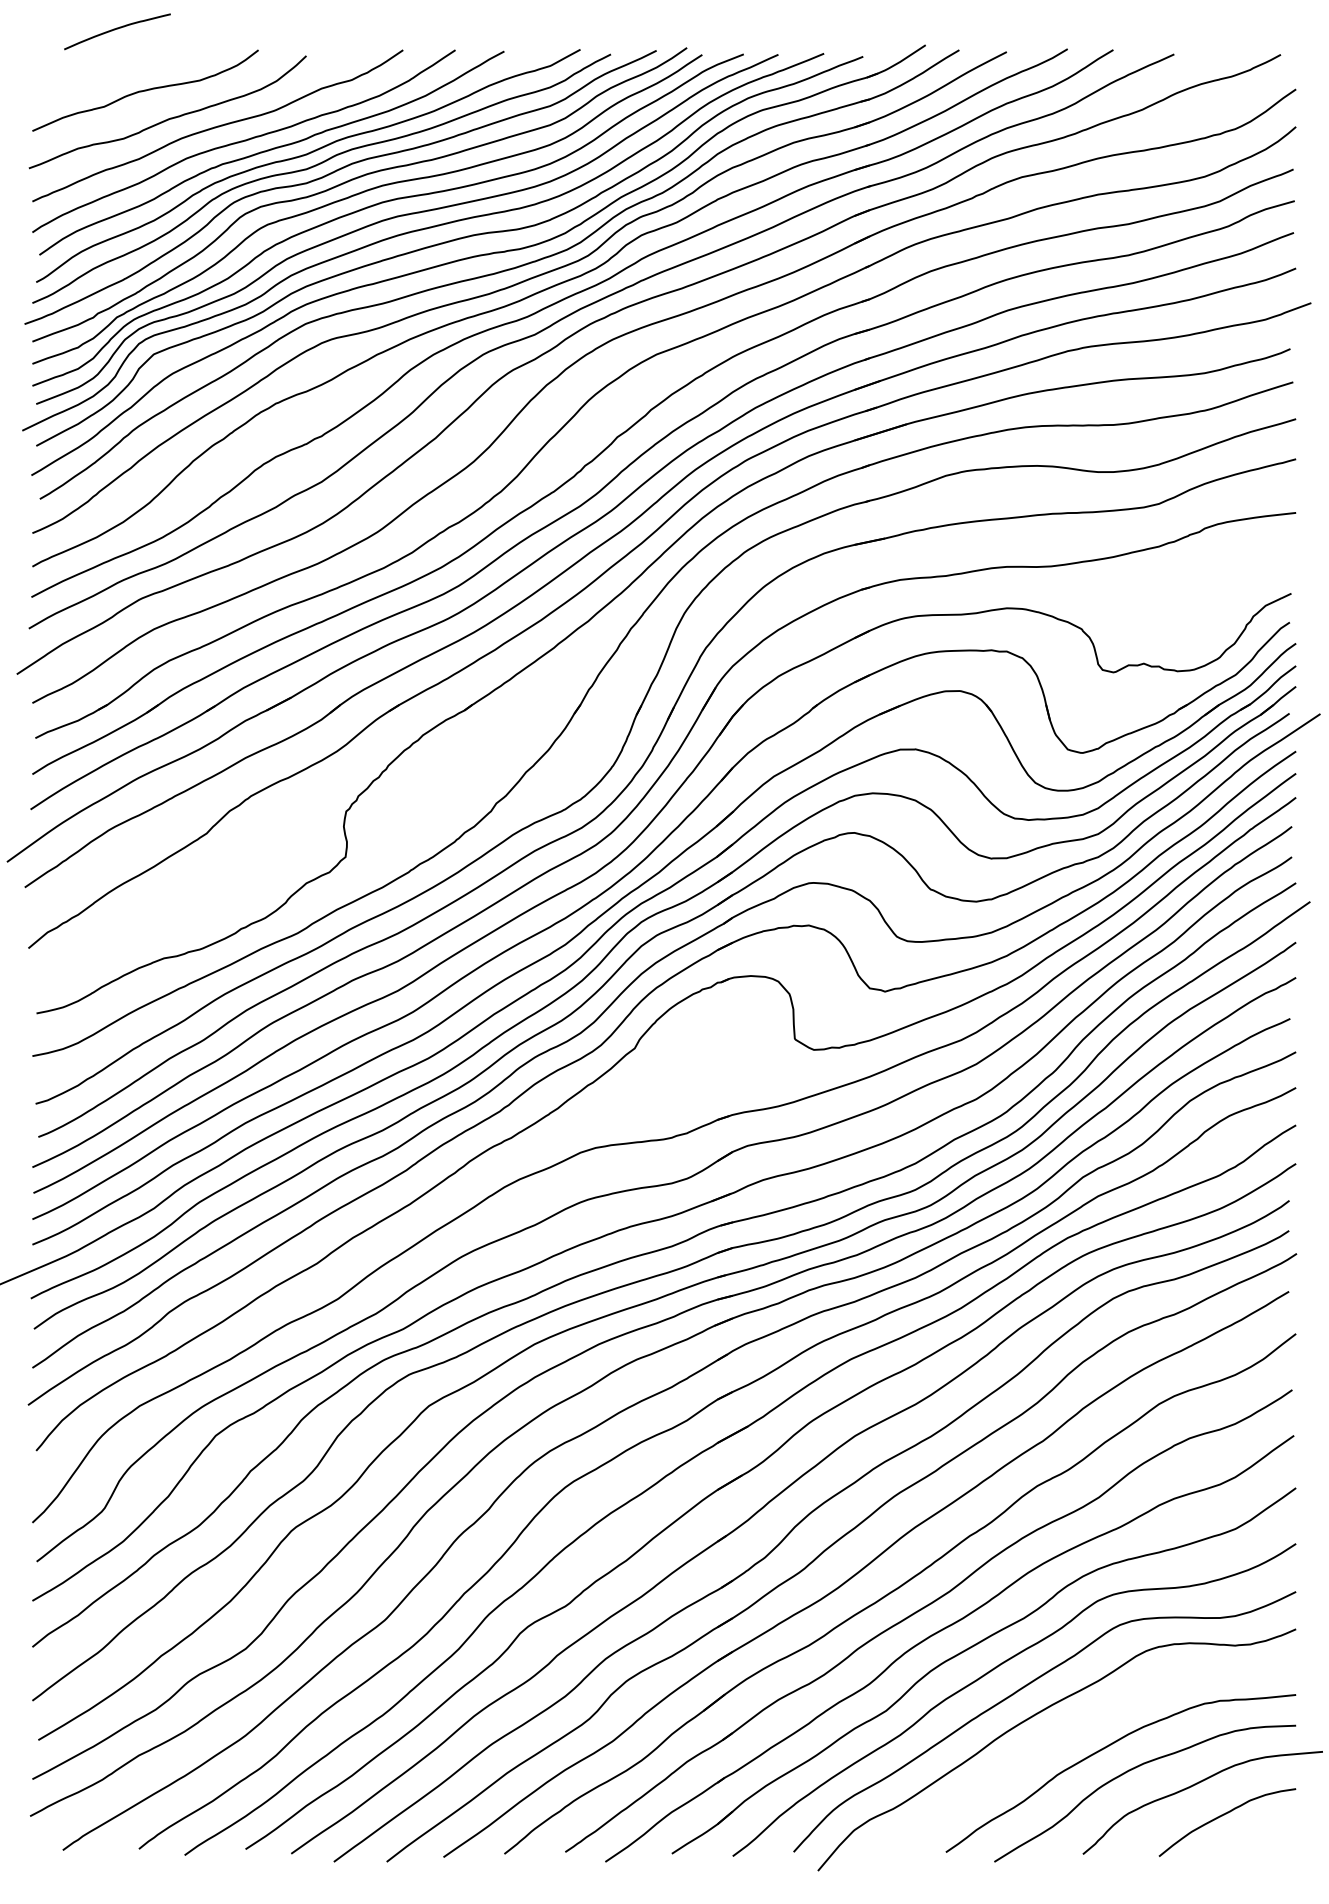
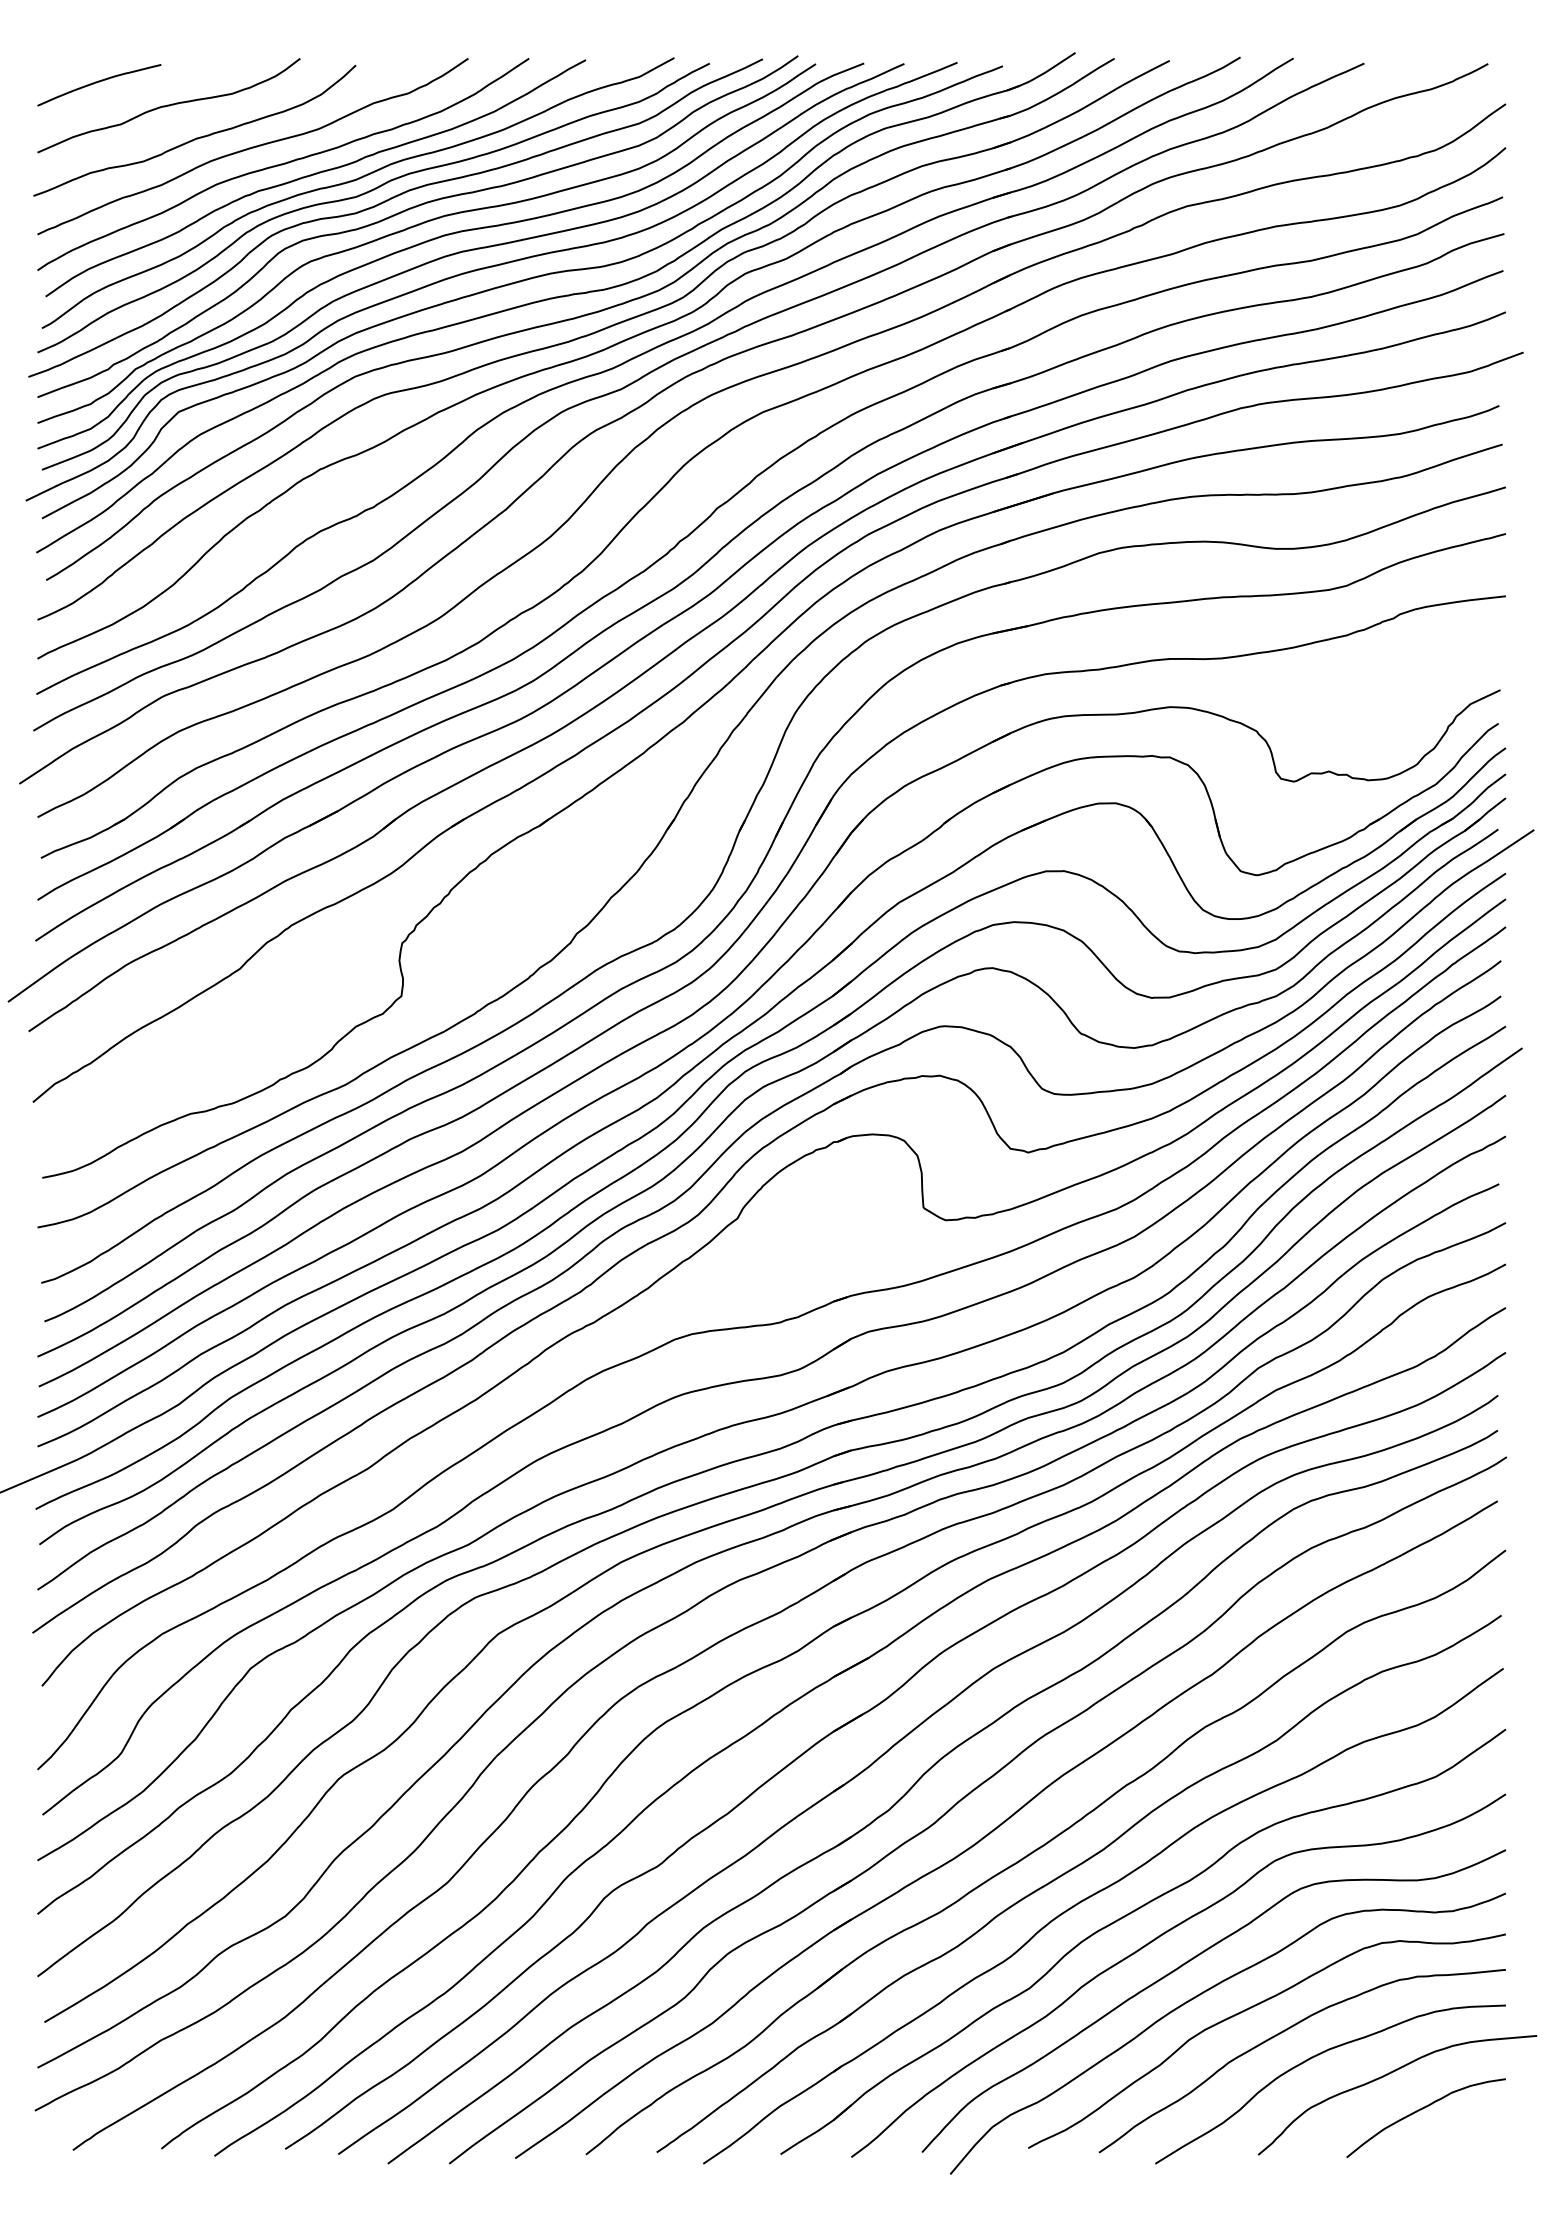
curve: (117, 29) -> (99, 82), moved
curve: (1077, 1728) -> (1251, 2008), added

